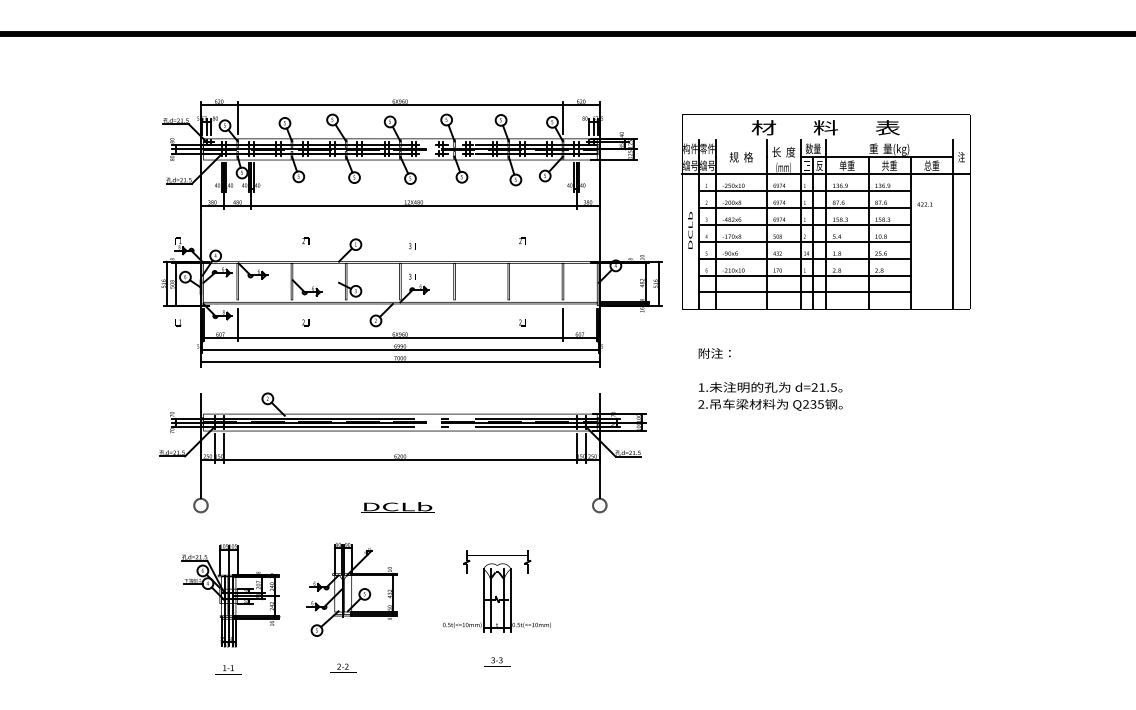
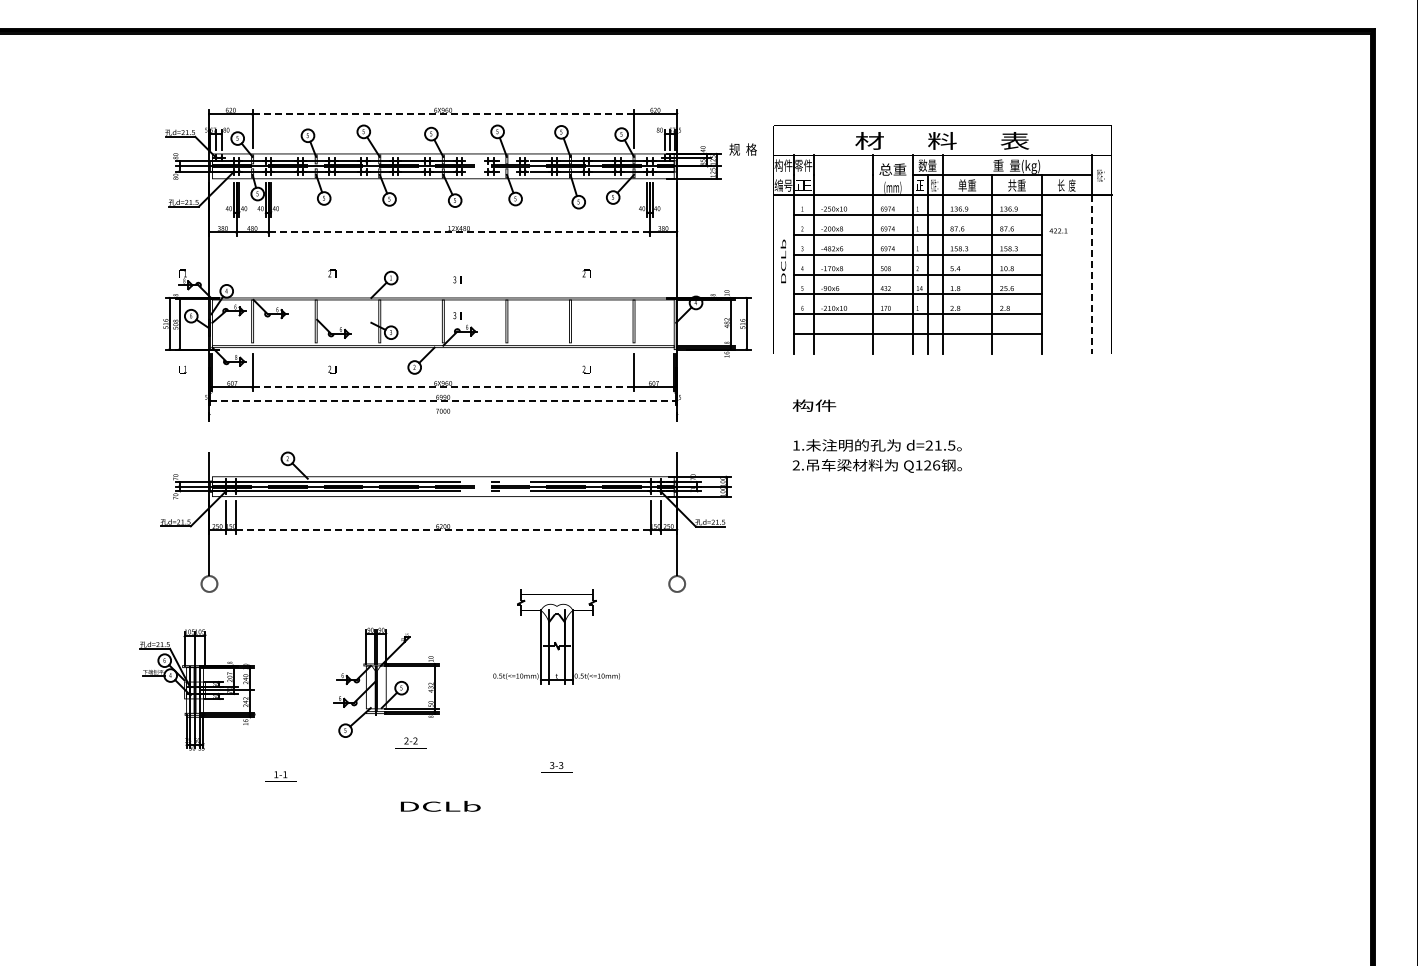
line: (400, 105) -> (443, 114), solid -> dashed
text: (783, 152) -> (892, 169), 长  度 -> 总重
text: (740, 157) -> (742, 149), moved
text: (961, 157) -> (1101, 175), 注 -> 附注：
text: (707, 165) -> (803, 185), 编号 -> 正
text: (819, 165) -> (934, 185), 反 -> 附注：
text: (931, 165) -> (1066, 185), 总重 -> 长  度
line: (414, 205) -> (459, 232), solid -> dashed
line: (953, 242) -> (1091, 275), solid -> dashed
line: (400, 337) -> (443, 387), solid -> dashed
line: (400, 349) -> (443, 401), solid -> dashed
text: (716, 353) -> (814, 405), 附注： -> 构件
line: (400, 361) -> (443, 415), removed
text: (813, 404) -> (927, 465), Q235 -> Q126
line: (400, 459) -> (443, 530), solid -> dashed
text: (397, 506) -> (440, 806), moved
part: (496, 591) -> (556, 636), moved
part: (230, 595) -> (197, 689), moved
text: (342, 667) -> (410, 742), moved
text: (228, 669) -> (280, 776), moved

